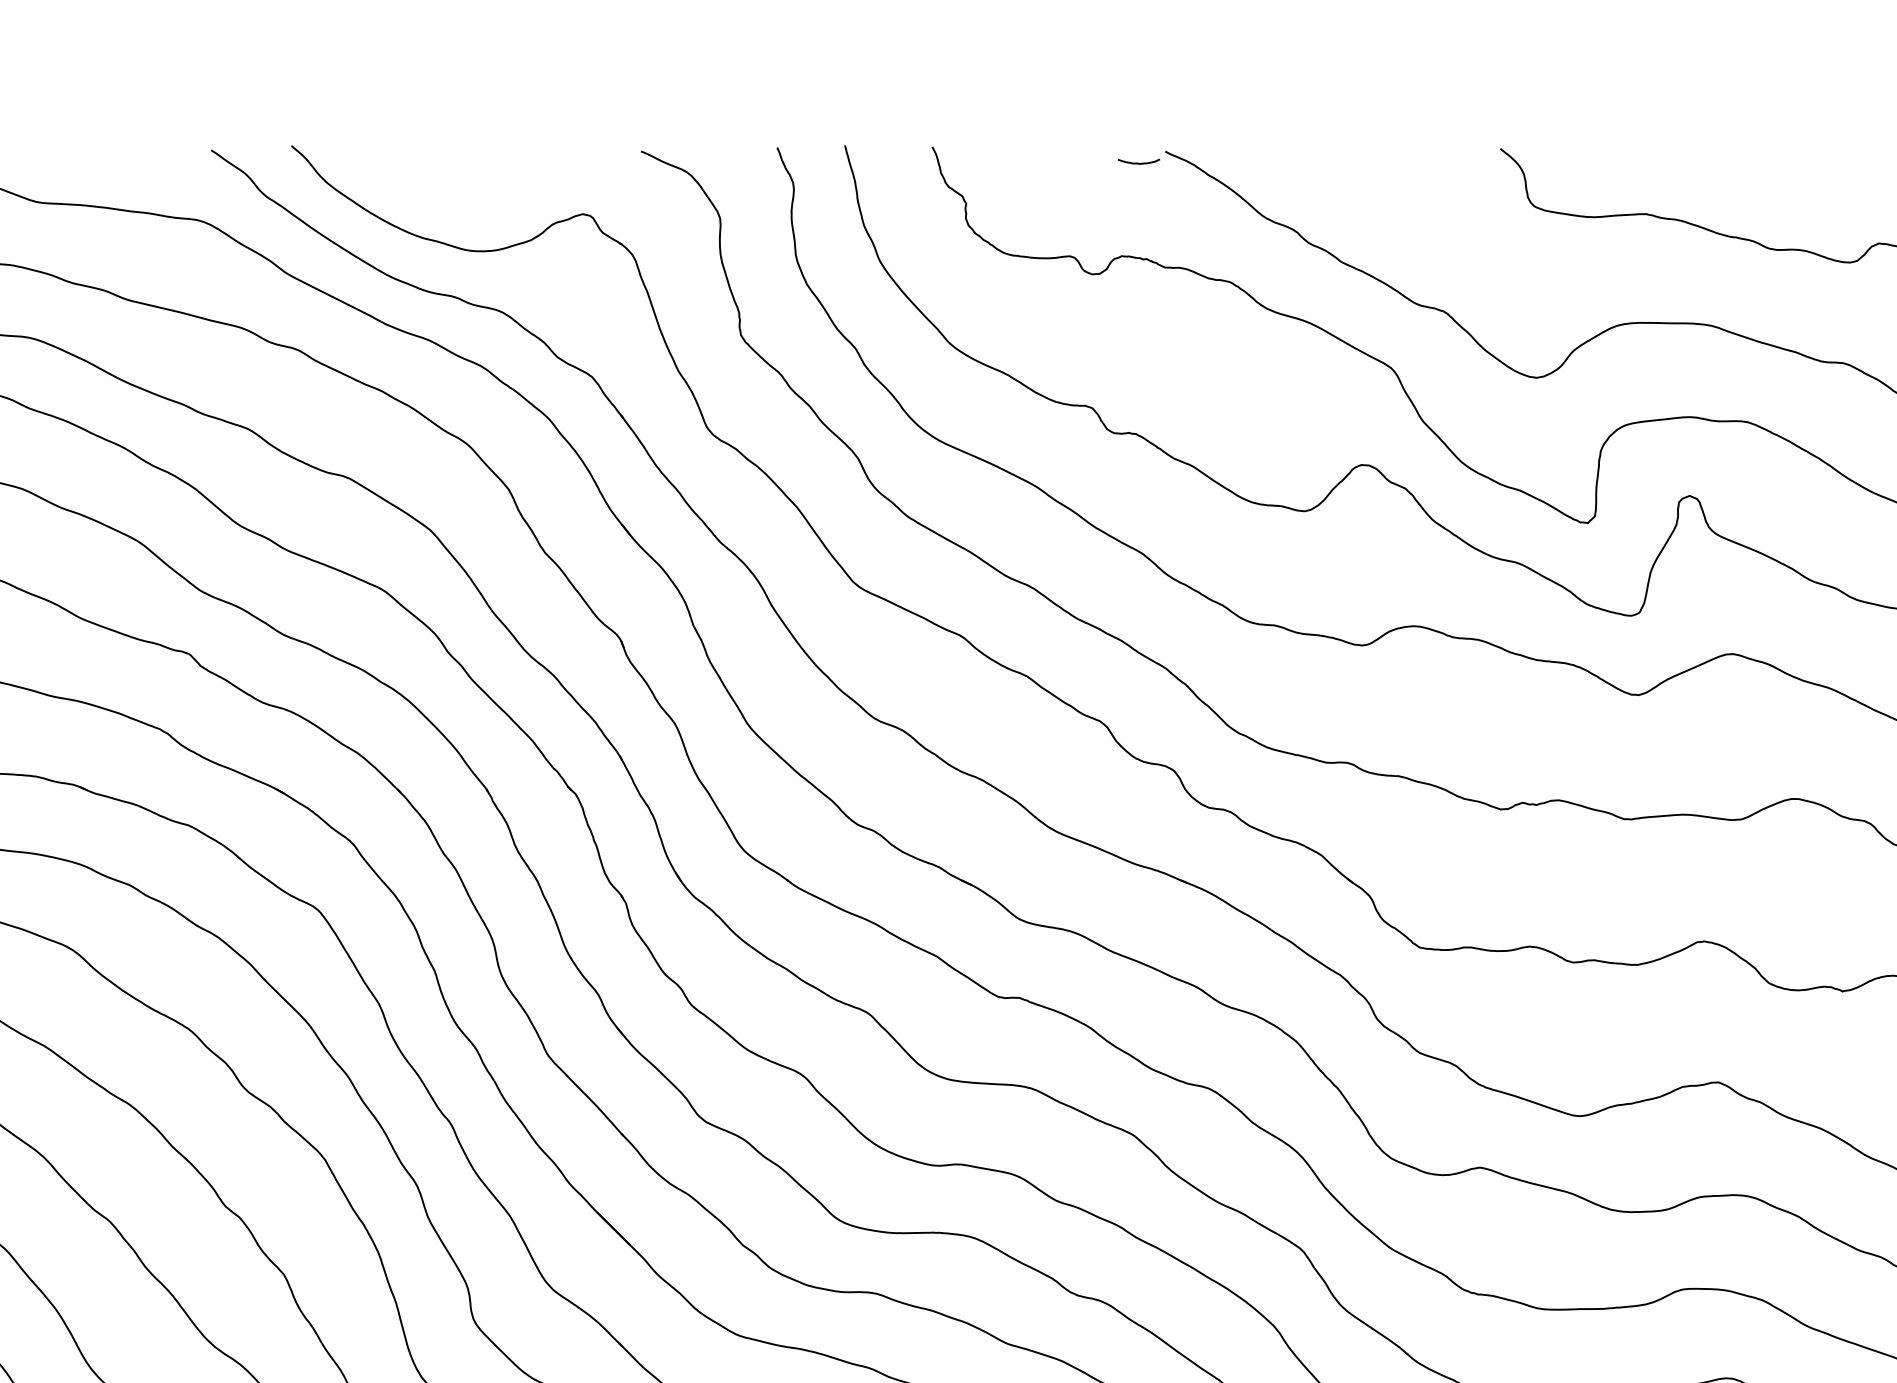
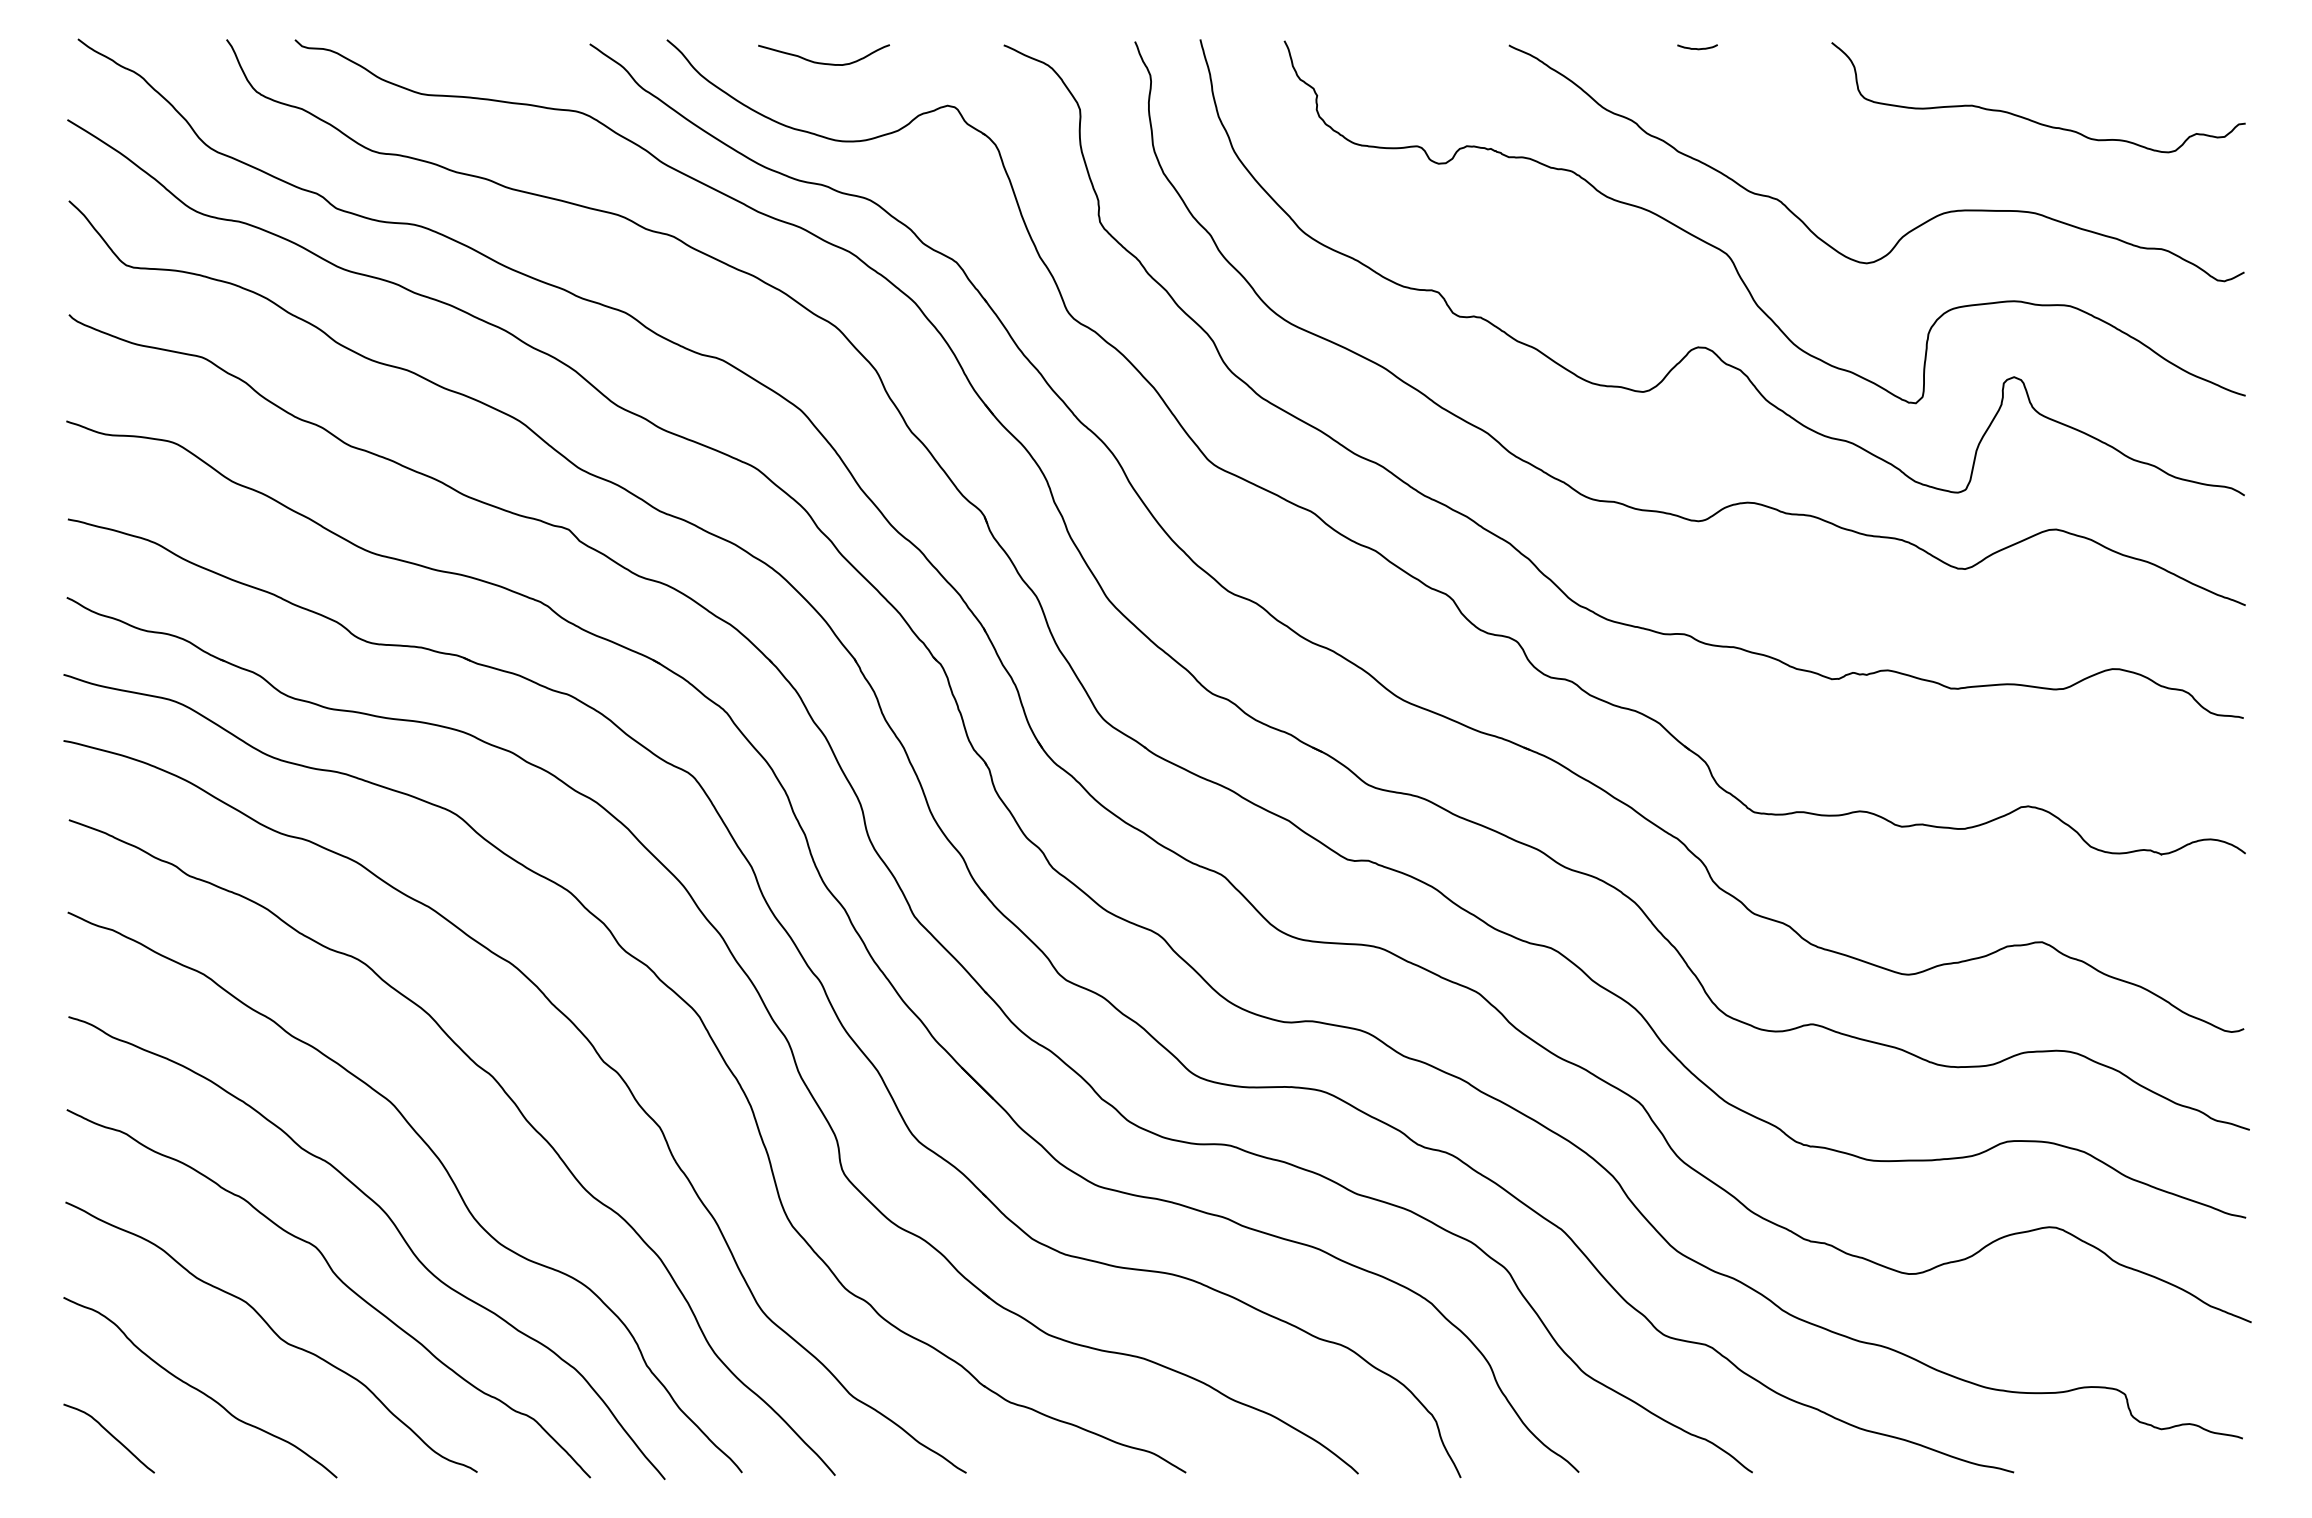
curve: (1138, 163) -> (1697, 48), moved
curve: (453, 169) -> (823, 62), added

